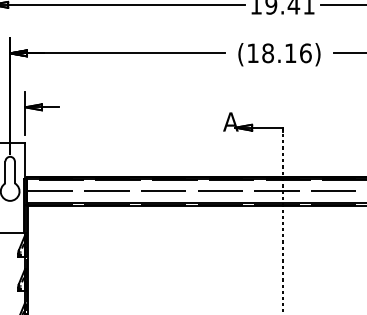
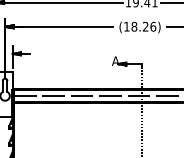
text: (290, 52) -> (145, 26), (18.16) -> (18.26)

